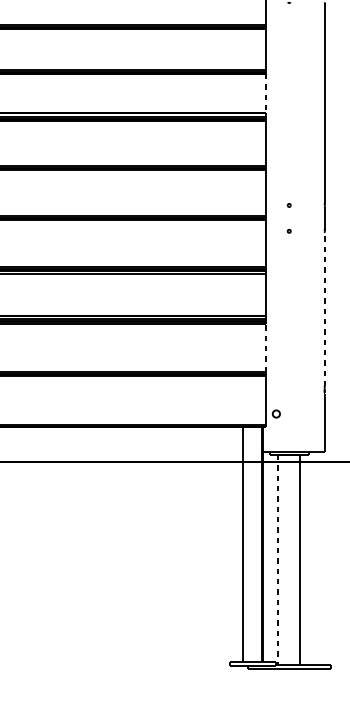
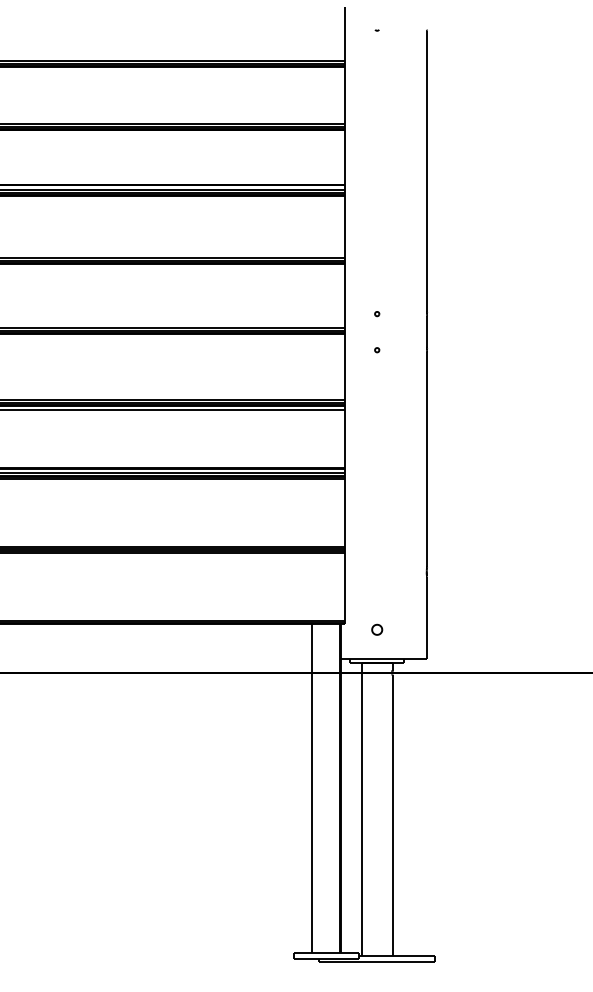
line: (265, 93) -> (344, 157), dashed -> solid
line: (325, 309) -> (427, 459), dashed -> solid
line: (265, 348) -> (344, 513), dashed -> solid
curve: (275, 411) -> (375, 626), moved
line: (278, 559) -> (361, 809), dashed -> solid

